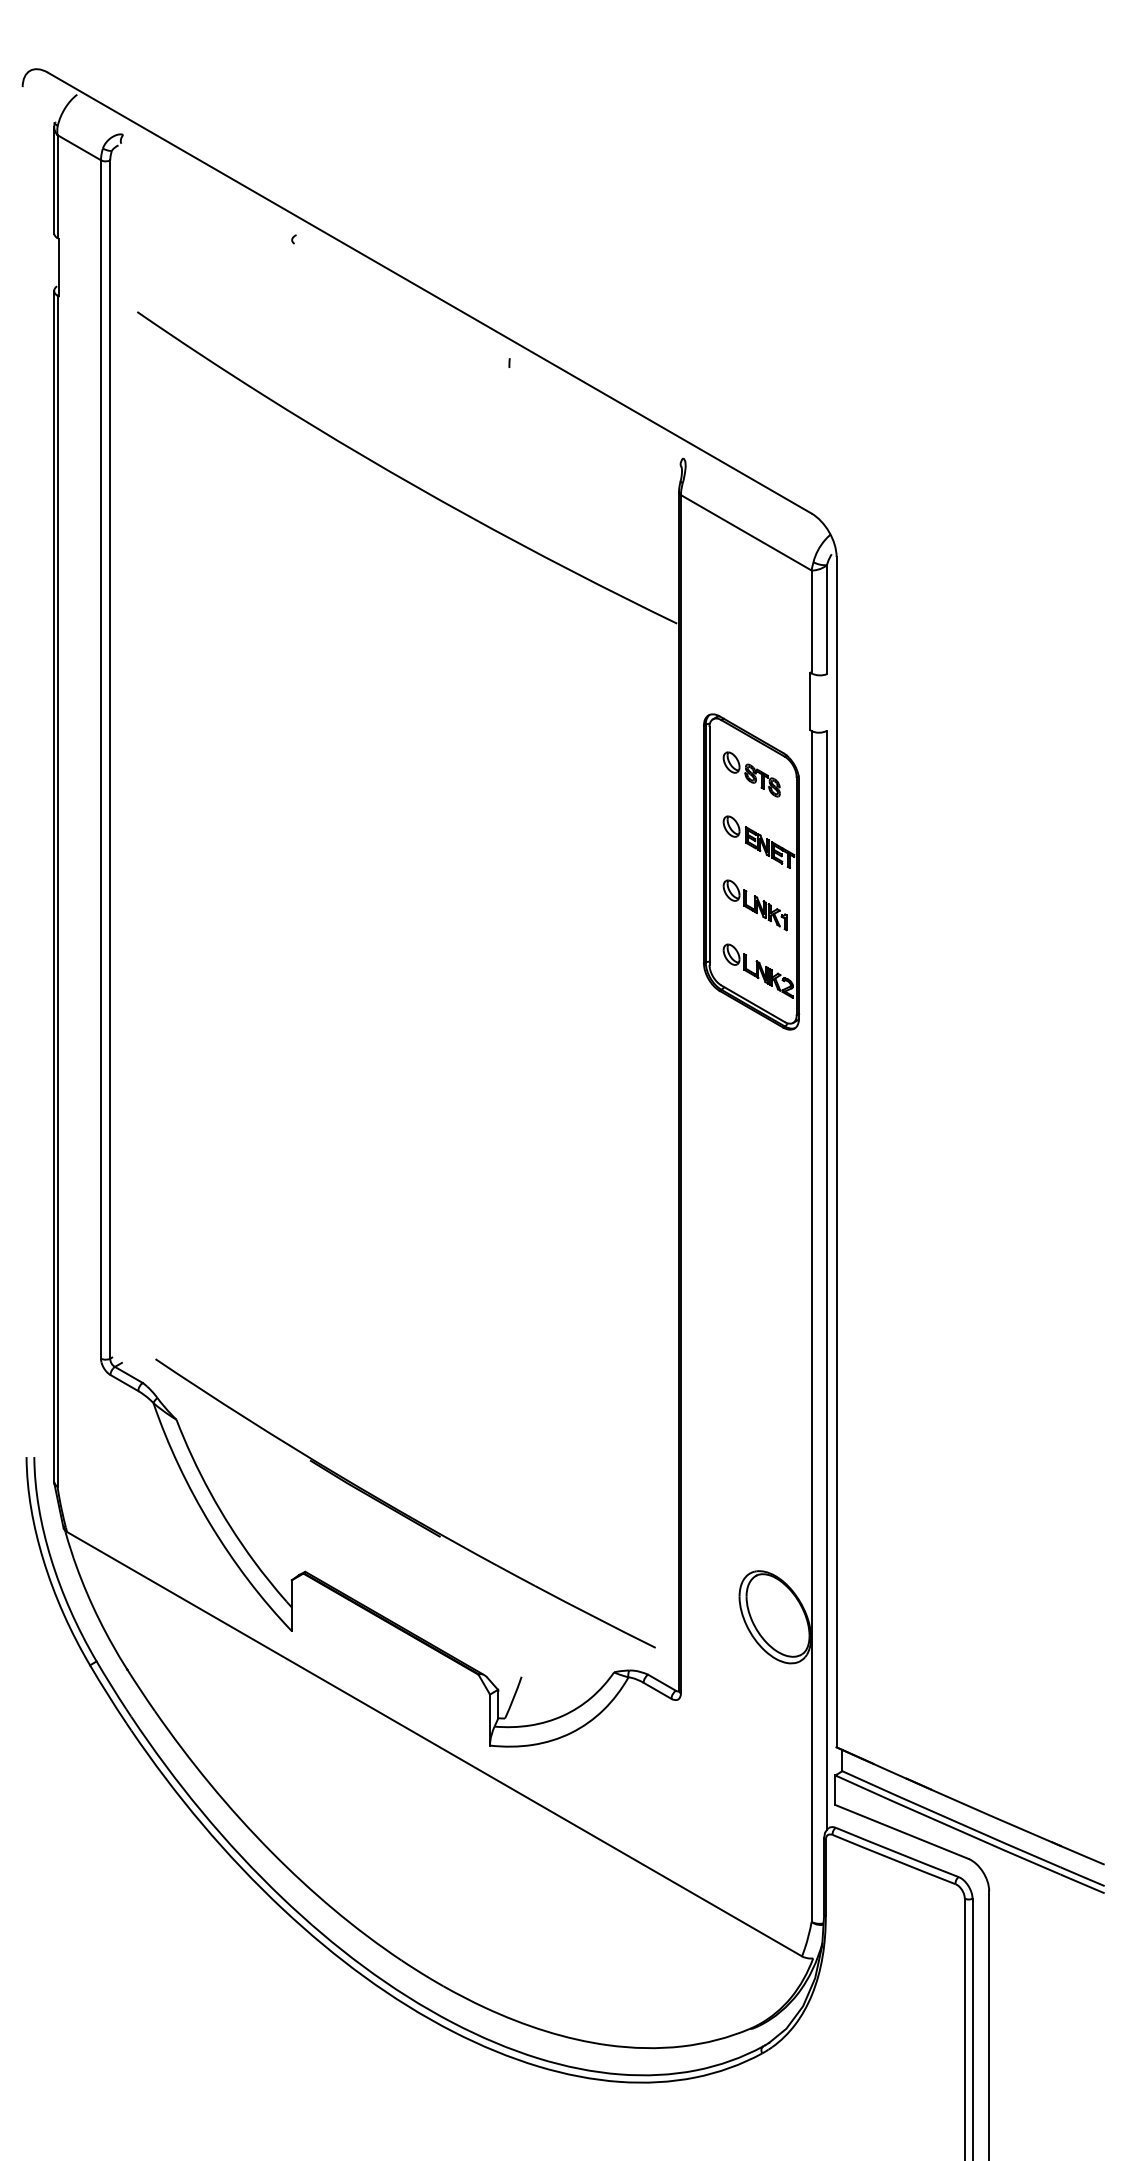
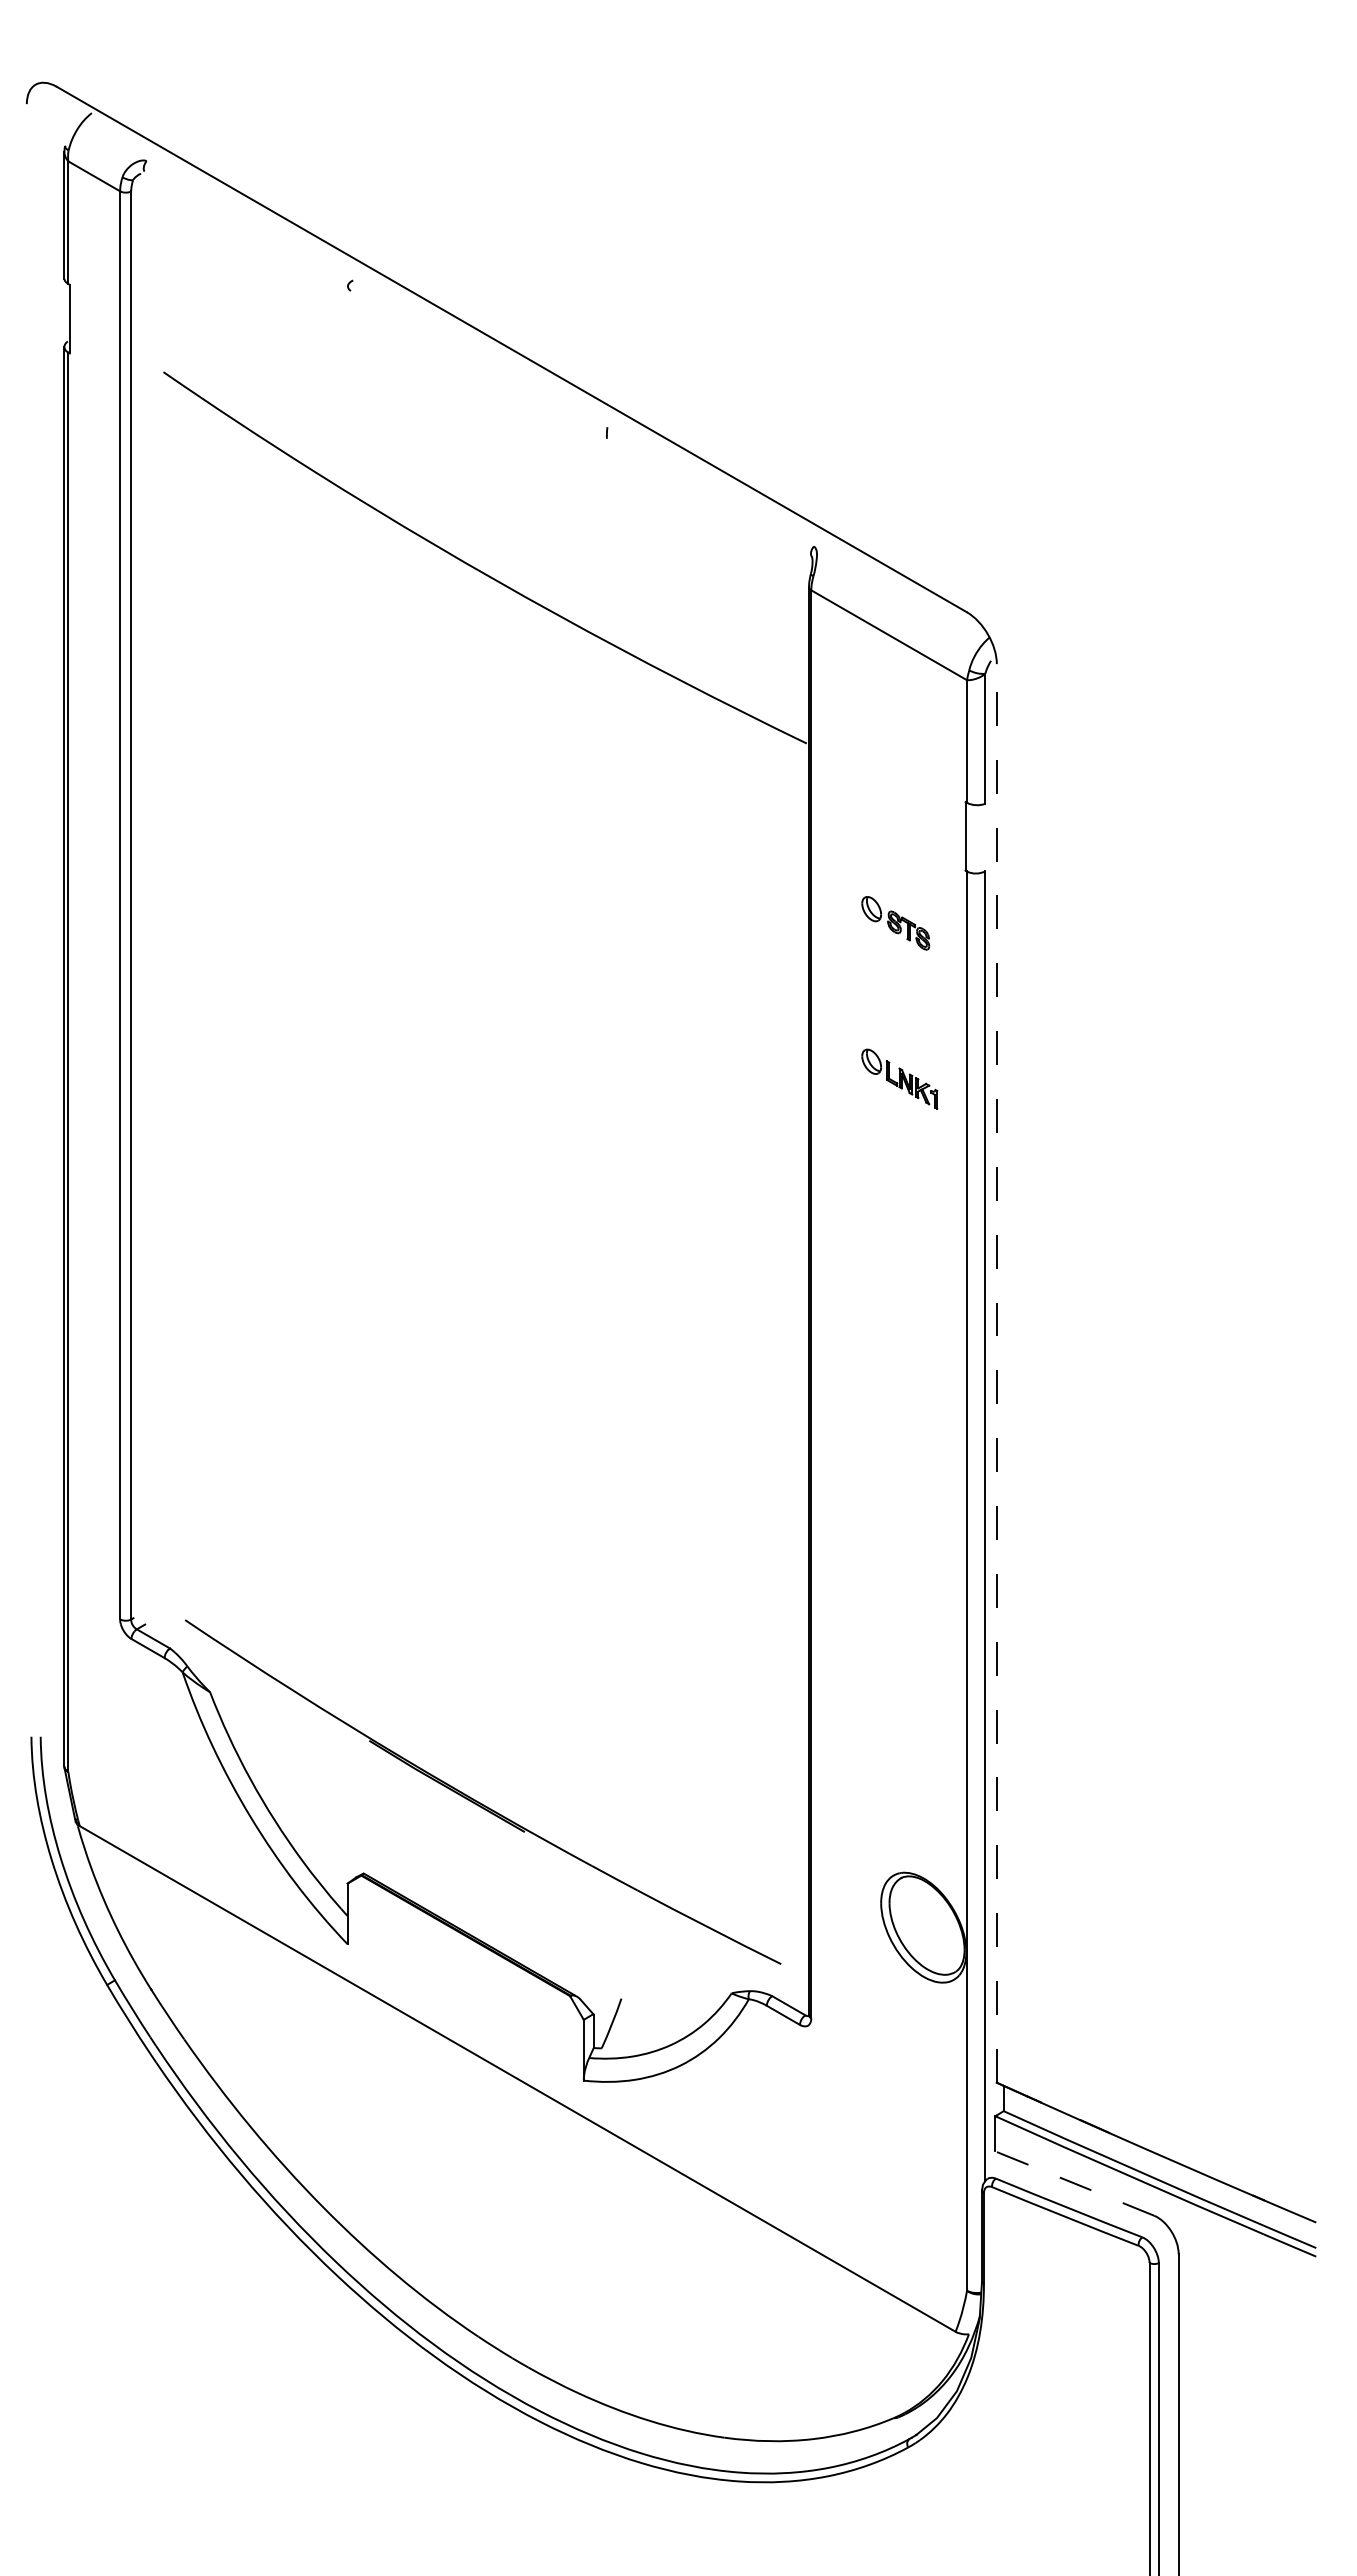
part: (751, 871) -> (895, 1039), removed
line: (836, 1151) -> (996, 1372), solid -> dashed
line: (901, 1831) -> (1074, 2183), solid -> dashed

